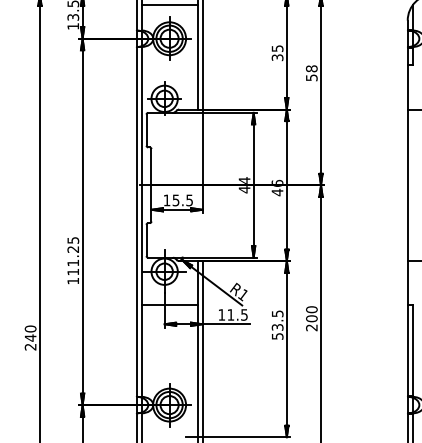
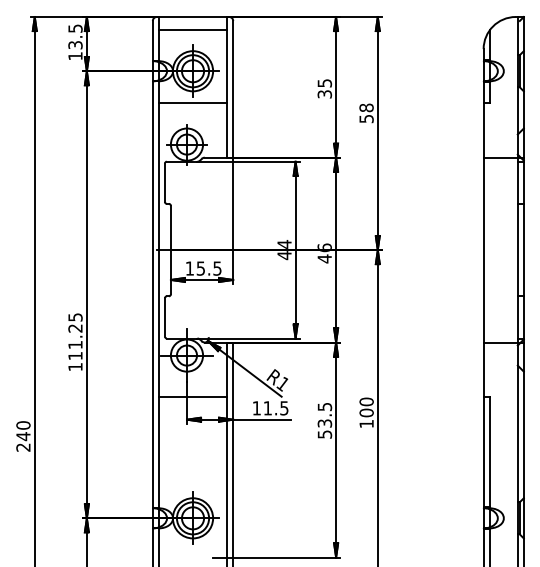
line: (169, 65) -> (192, 103), added
text: (311, 328) -> (366, 424), 200 -> 100

